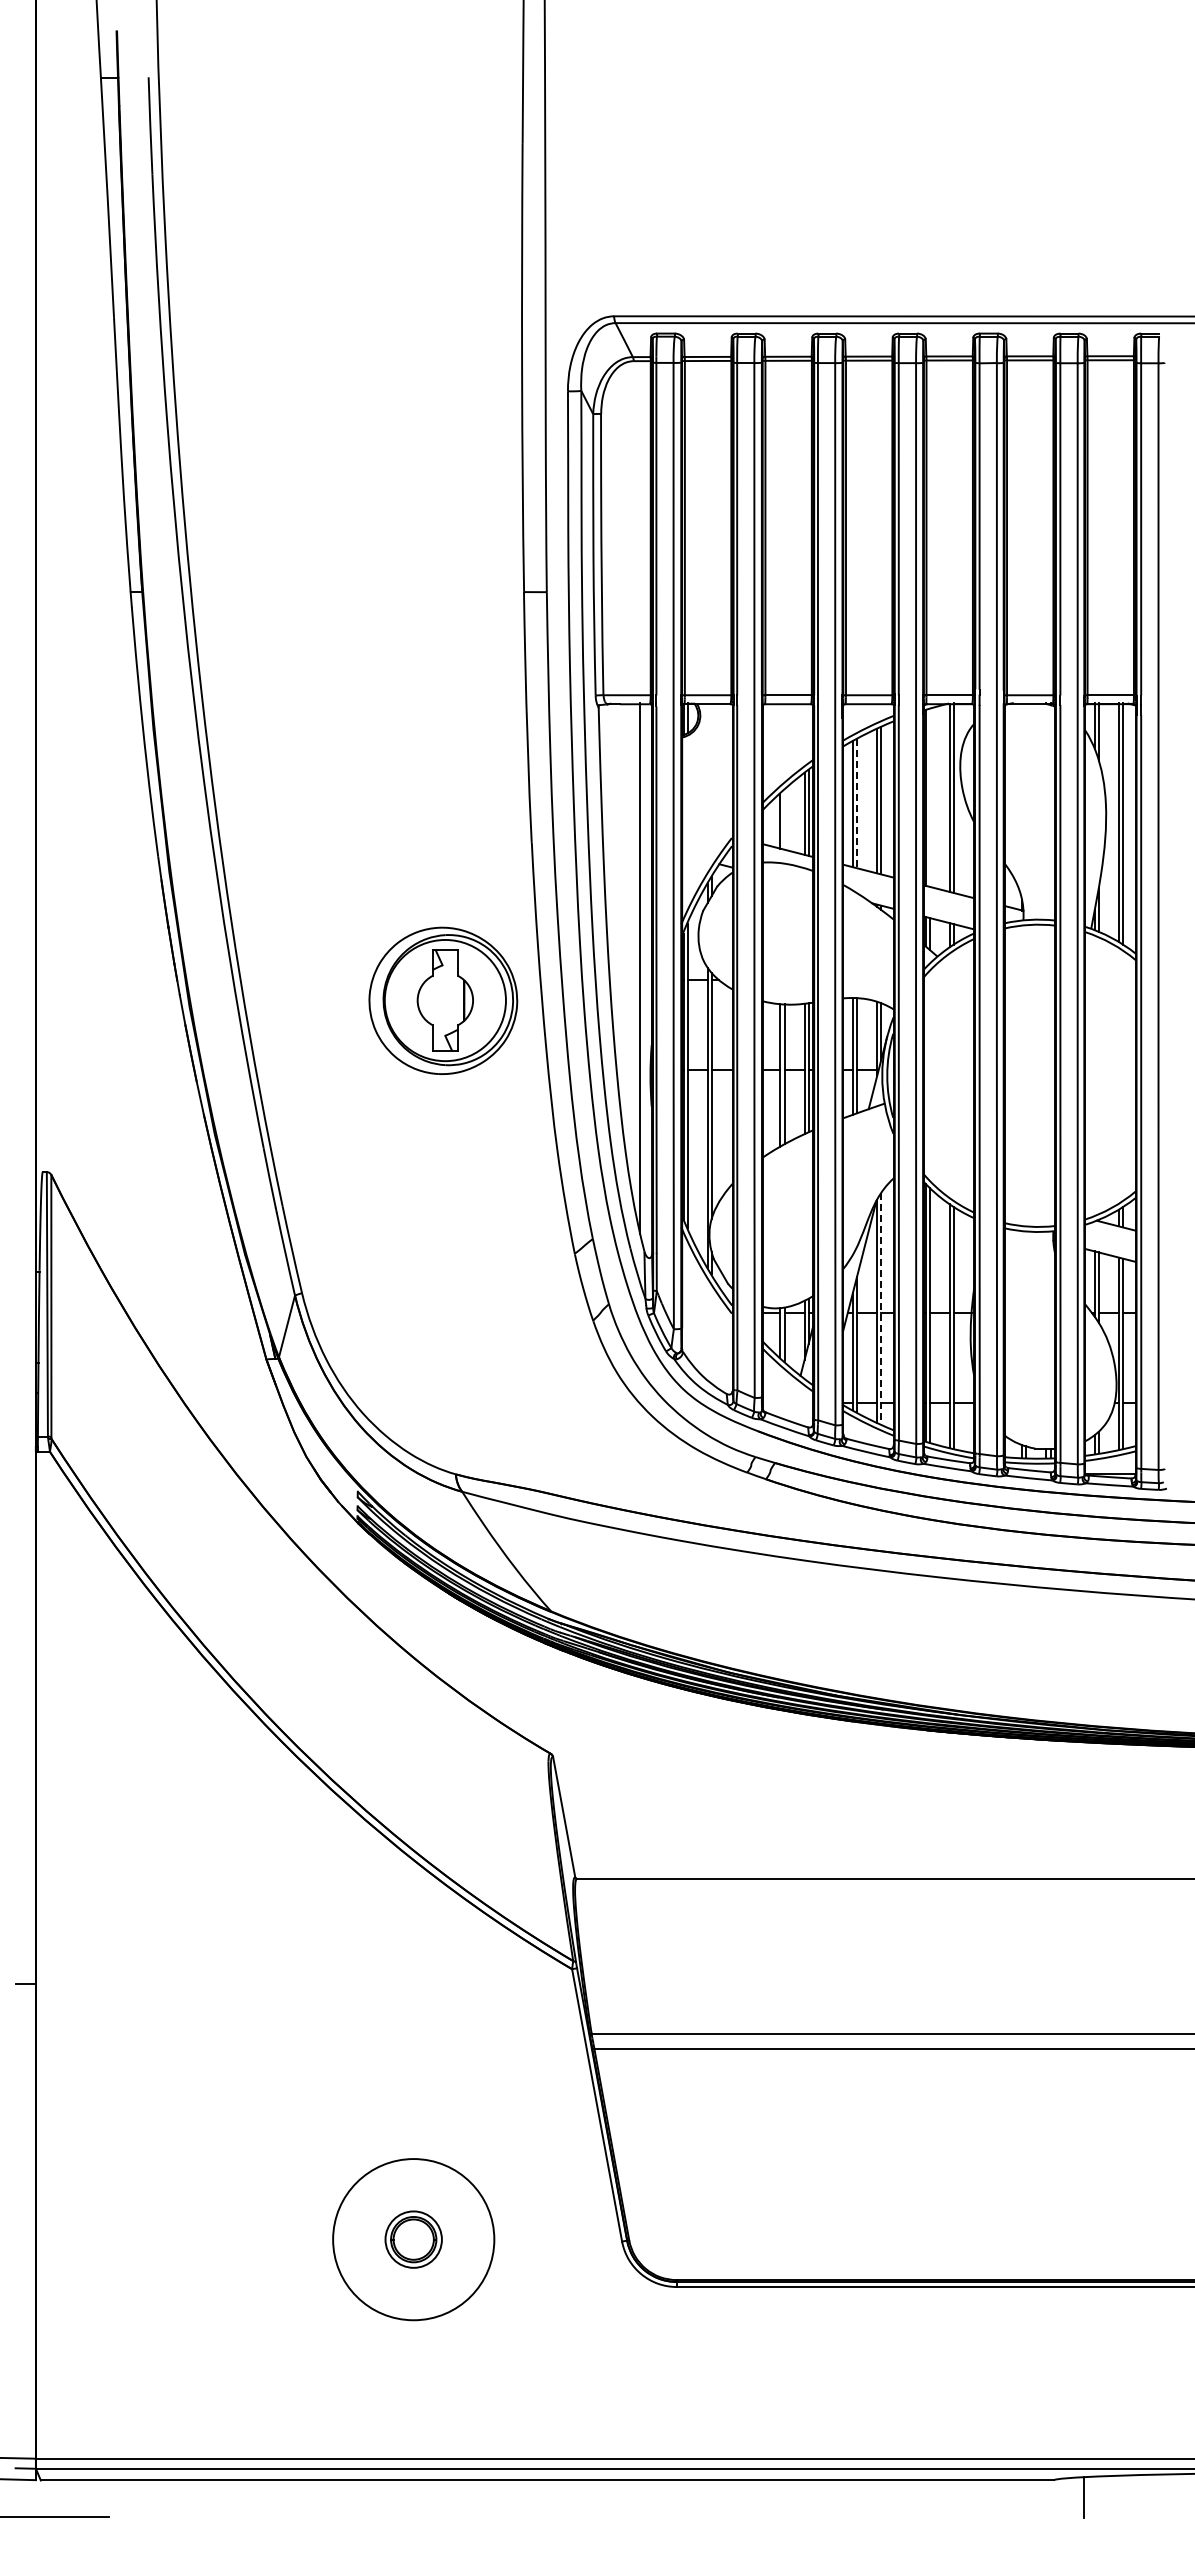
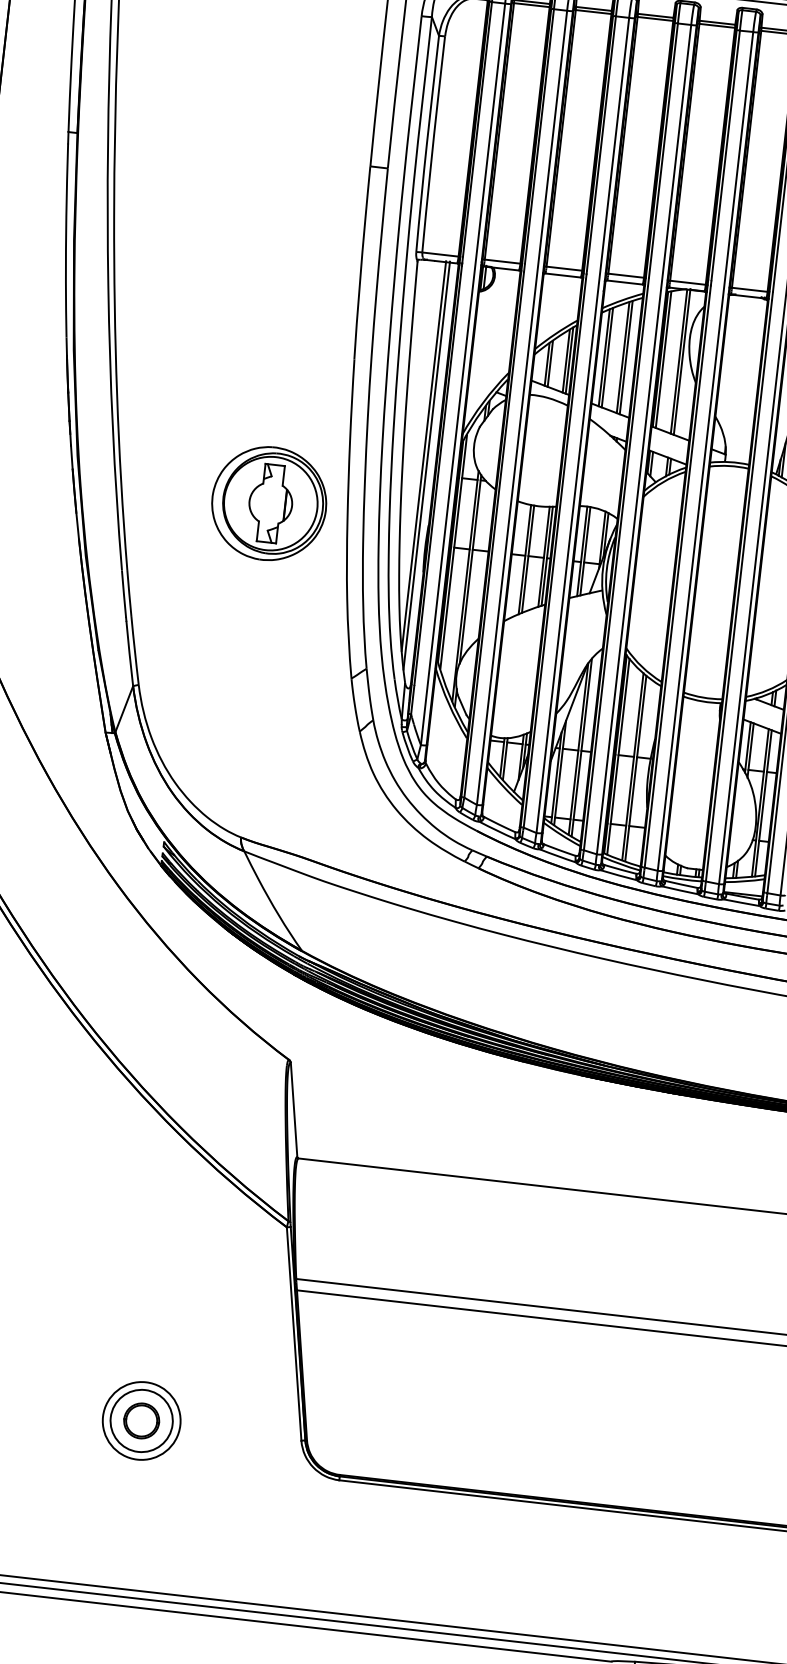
line: (929, 797) -> (663, 359), added
line: (857, 803) -> (607, 357), dashed -> solid
line: (784, 819) -> (550, 363), added
line: (635, 956) -> (424, 455), added
part: (443, 1000) -> (269, 503), moved
line: (881, 1308) -> (582, 747), dashed -> solid
circle: (413, 2239) -> (141, 1420), size x0.62
circle: (413, 2239) -> (141, 1420), size x1.43

